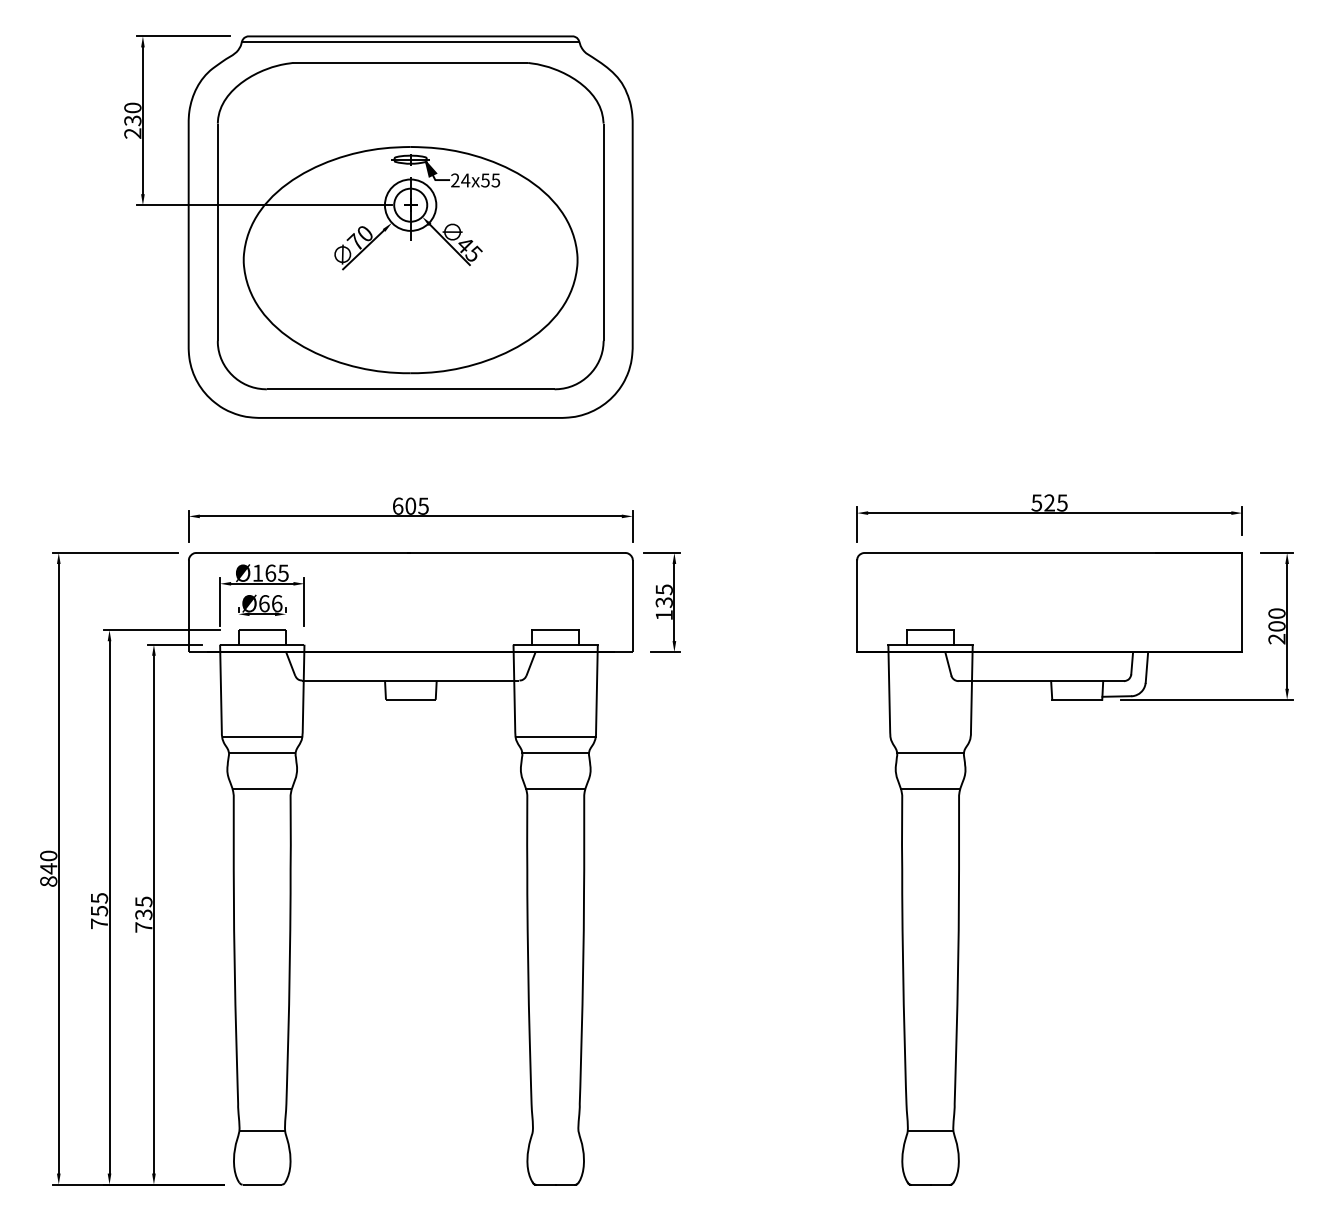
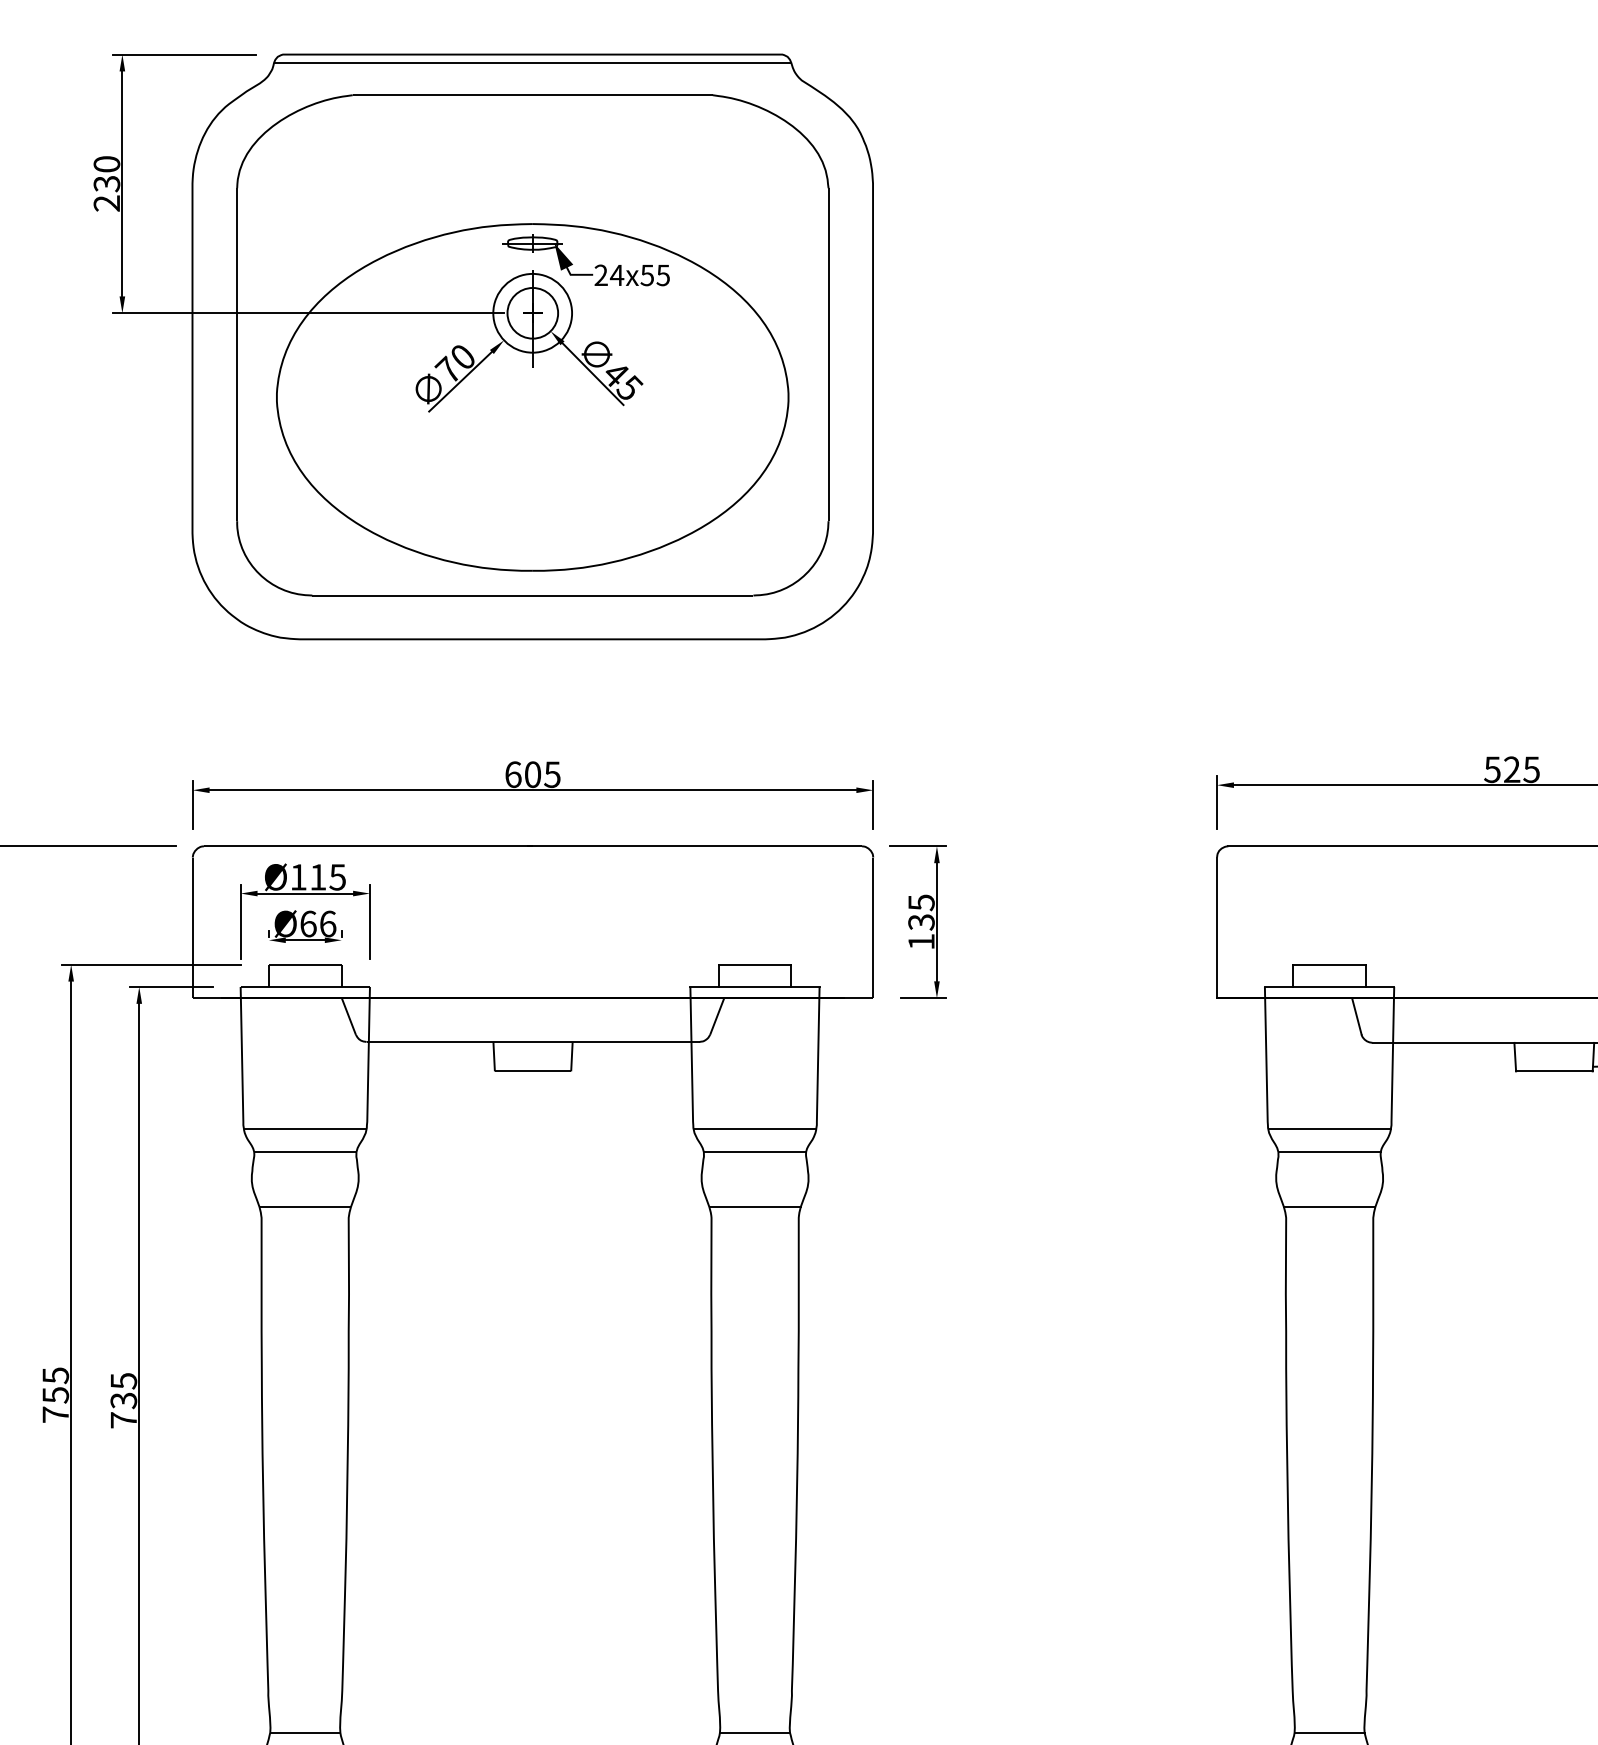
text: (270, 572) -> (317, 876), Ø165 -> Ø115
line: (930, 737) -> (1329, 1129), added
line: (555, 1131) -> (754, 1733), added

